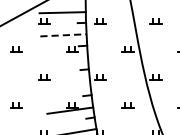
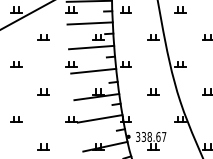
line: (63, 35) -> (90, 23), dashed -> solid
line: (64, 59) -> (91, 47), added
line: (66, 83) -> (93, 70), added

